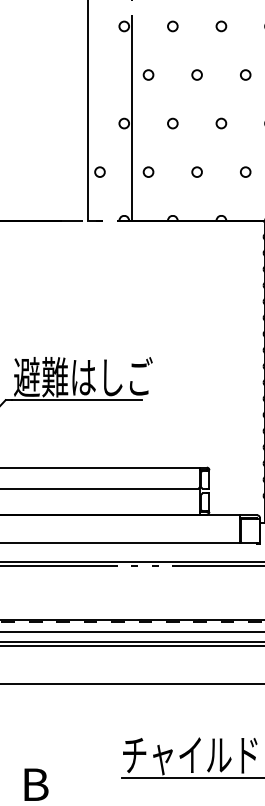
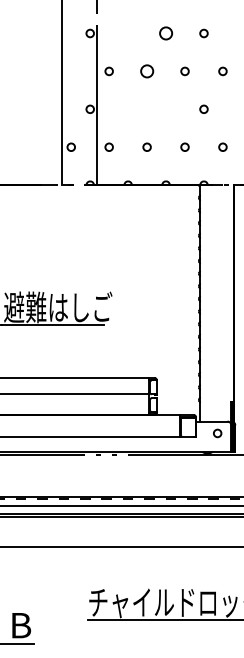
circle: (172, 26) -> (127, 33), removed
circle: (220, 26) -> (165, 33), size x1.6
circle: (196, 75) -> (146, 71), size x1.6
circle: (172, 122) -> (127, 108), removed
circle: (220, 122) -> (165, 108), removed

